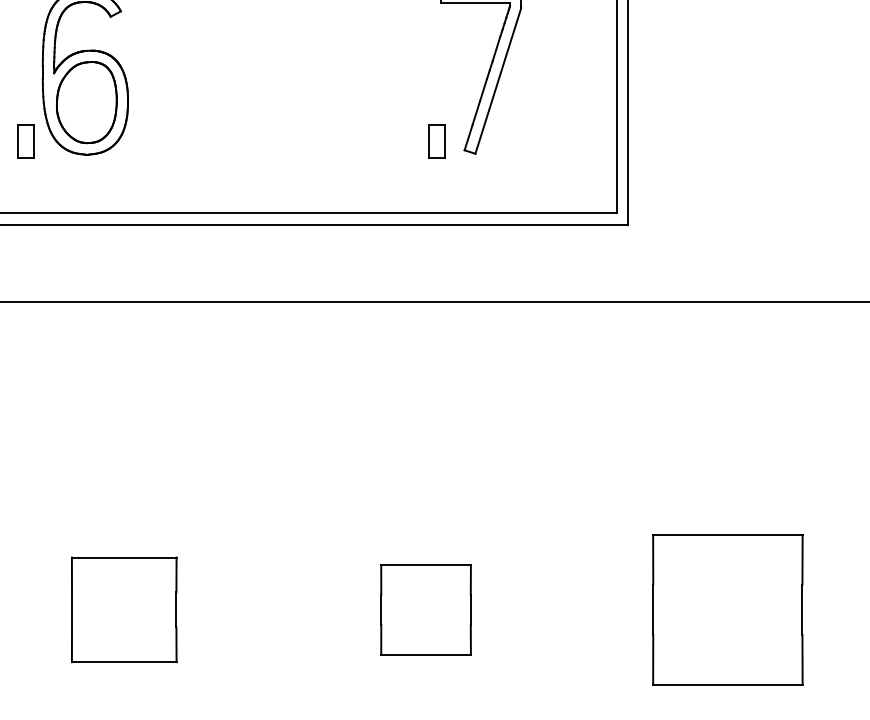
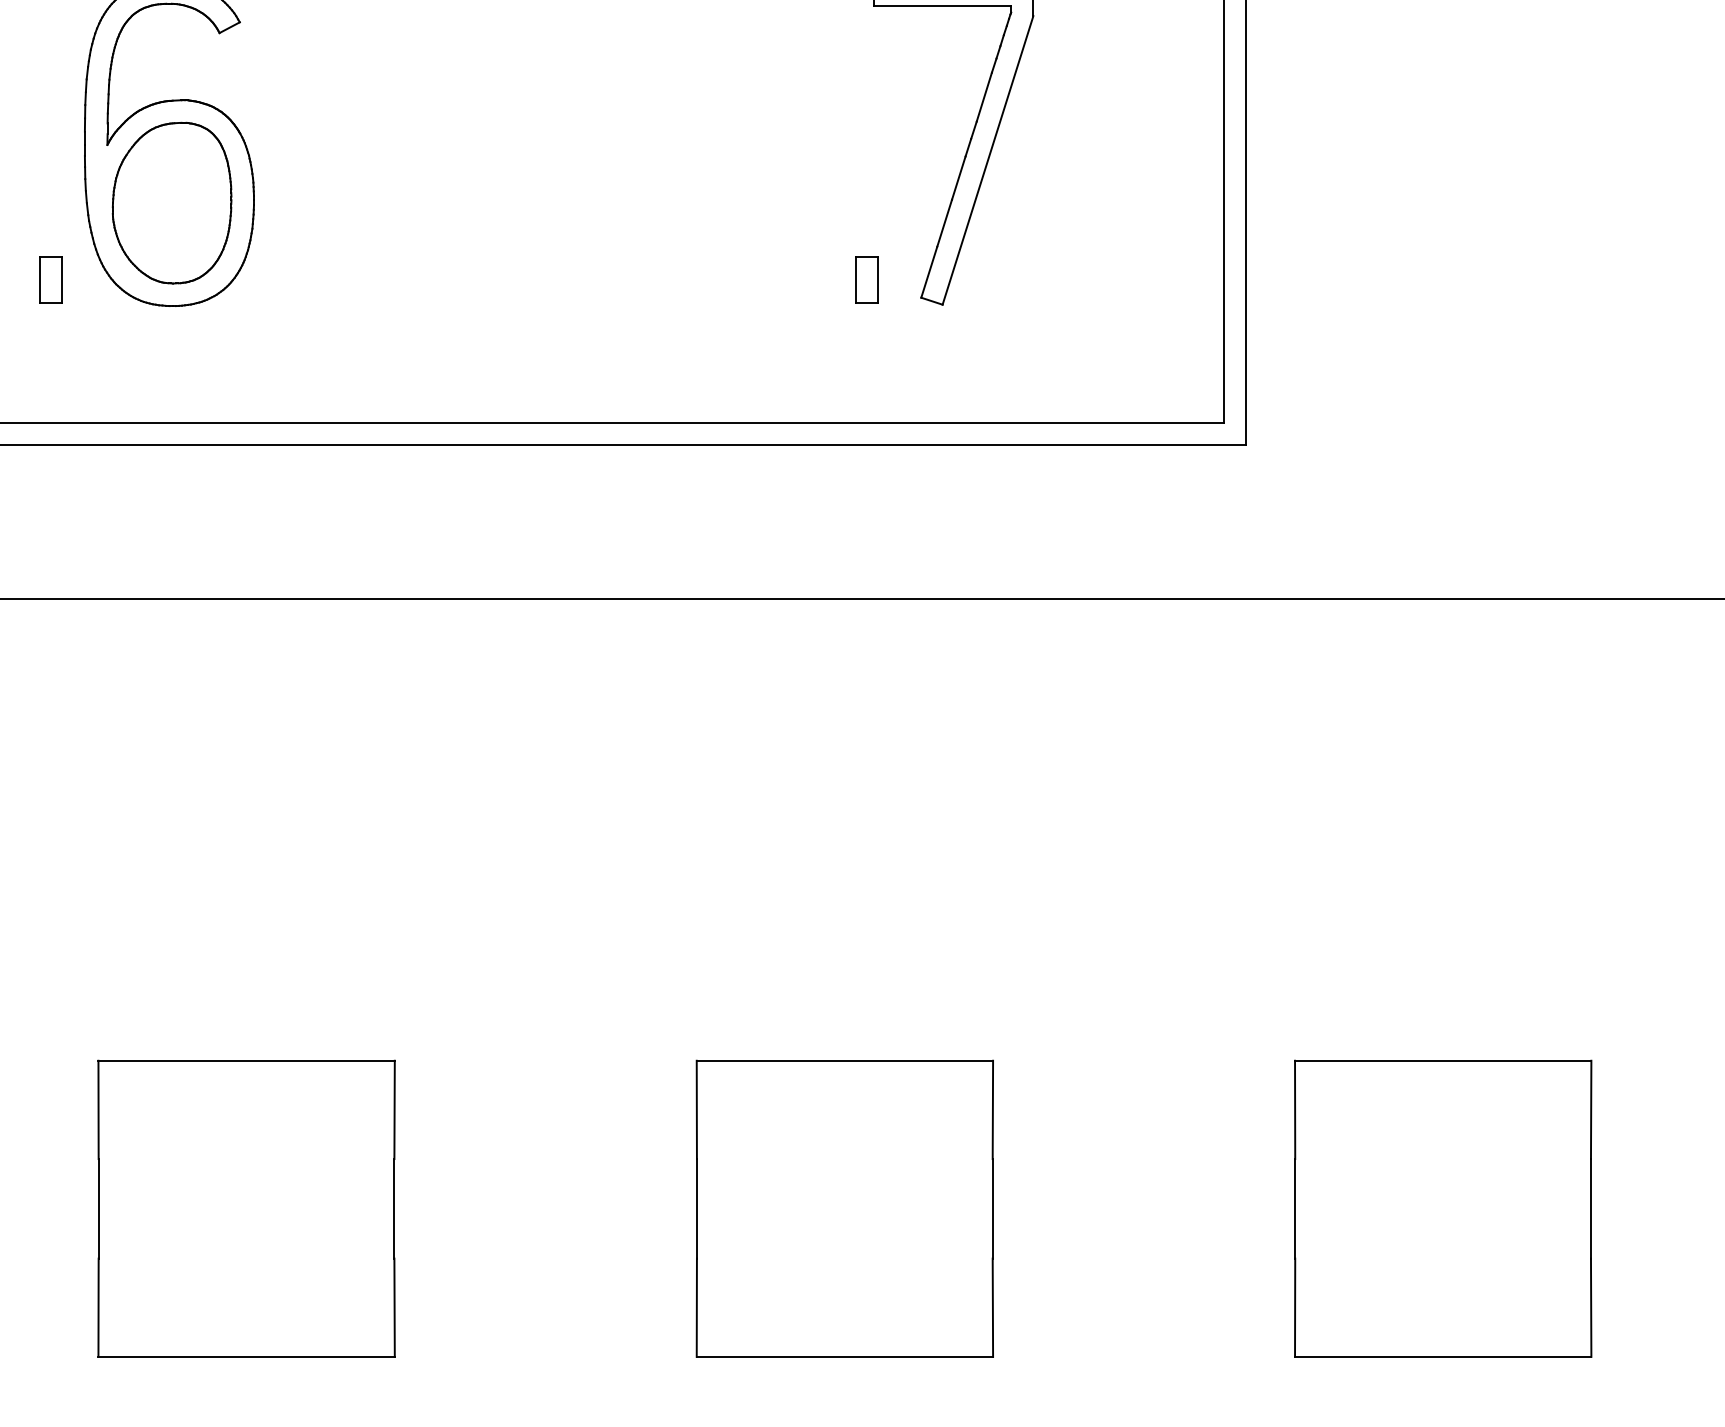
part: (25, 141) -> (50, 280), size x0.71
part: (437, 141) -> (867, 280), size x0.71
part: (123, 609) -> (244, 1208), size x1.43
part: (425, 609) -> (843, 1208), size x1.67

